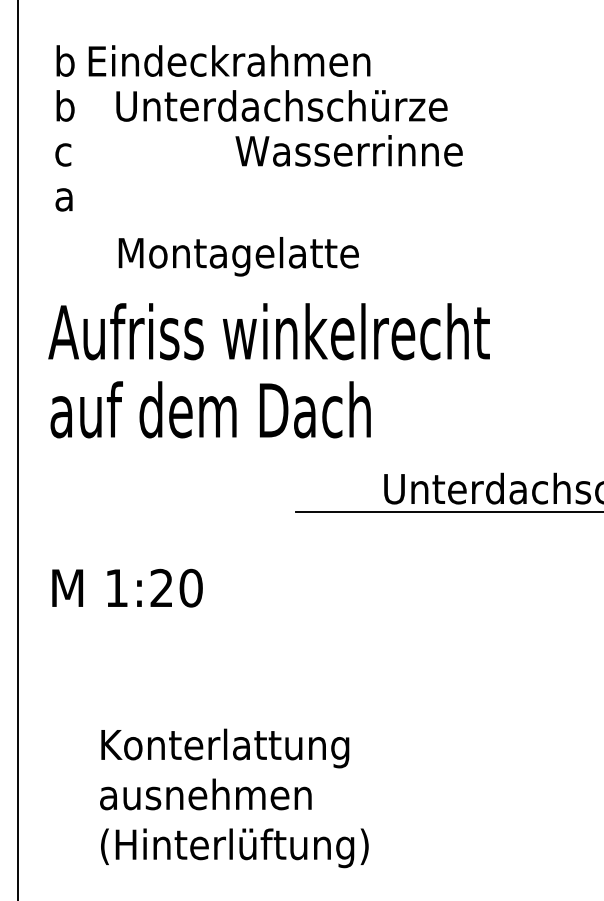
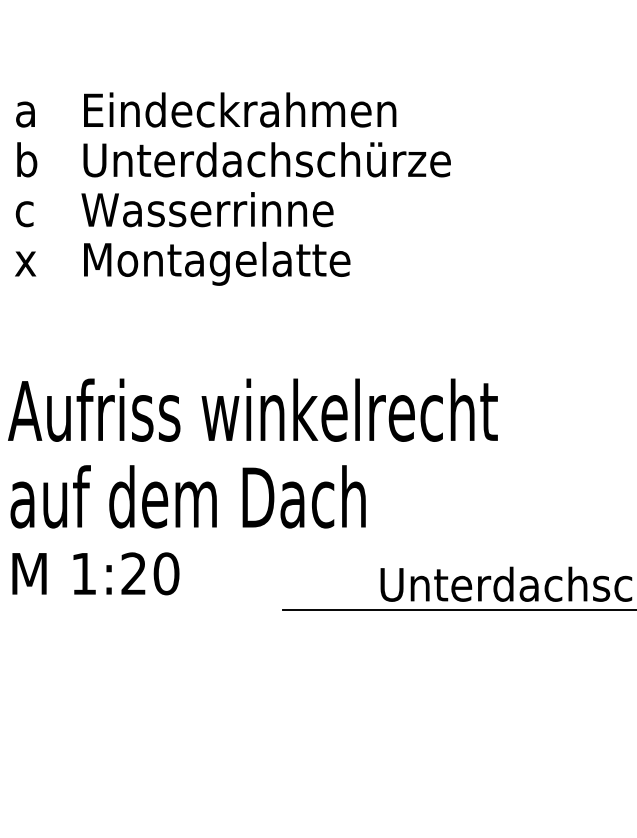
text: (64, 60) -> (25, 109), b -> a
text: (229, 60) -> (240, 109), moved
text: (348, 150) -> (206, 209), moved
text: (63, 199) -> (24, 263), a -> x
text: (238, 256) -> (216, 263), moved
text: (127, 587) -> (95, 573), moved

